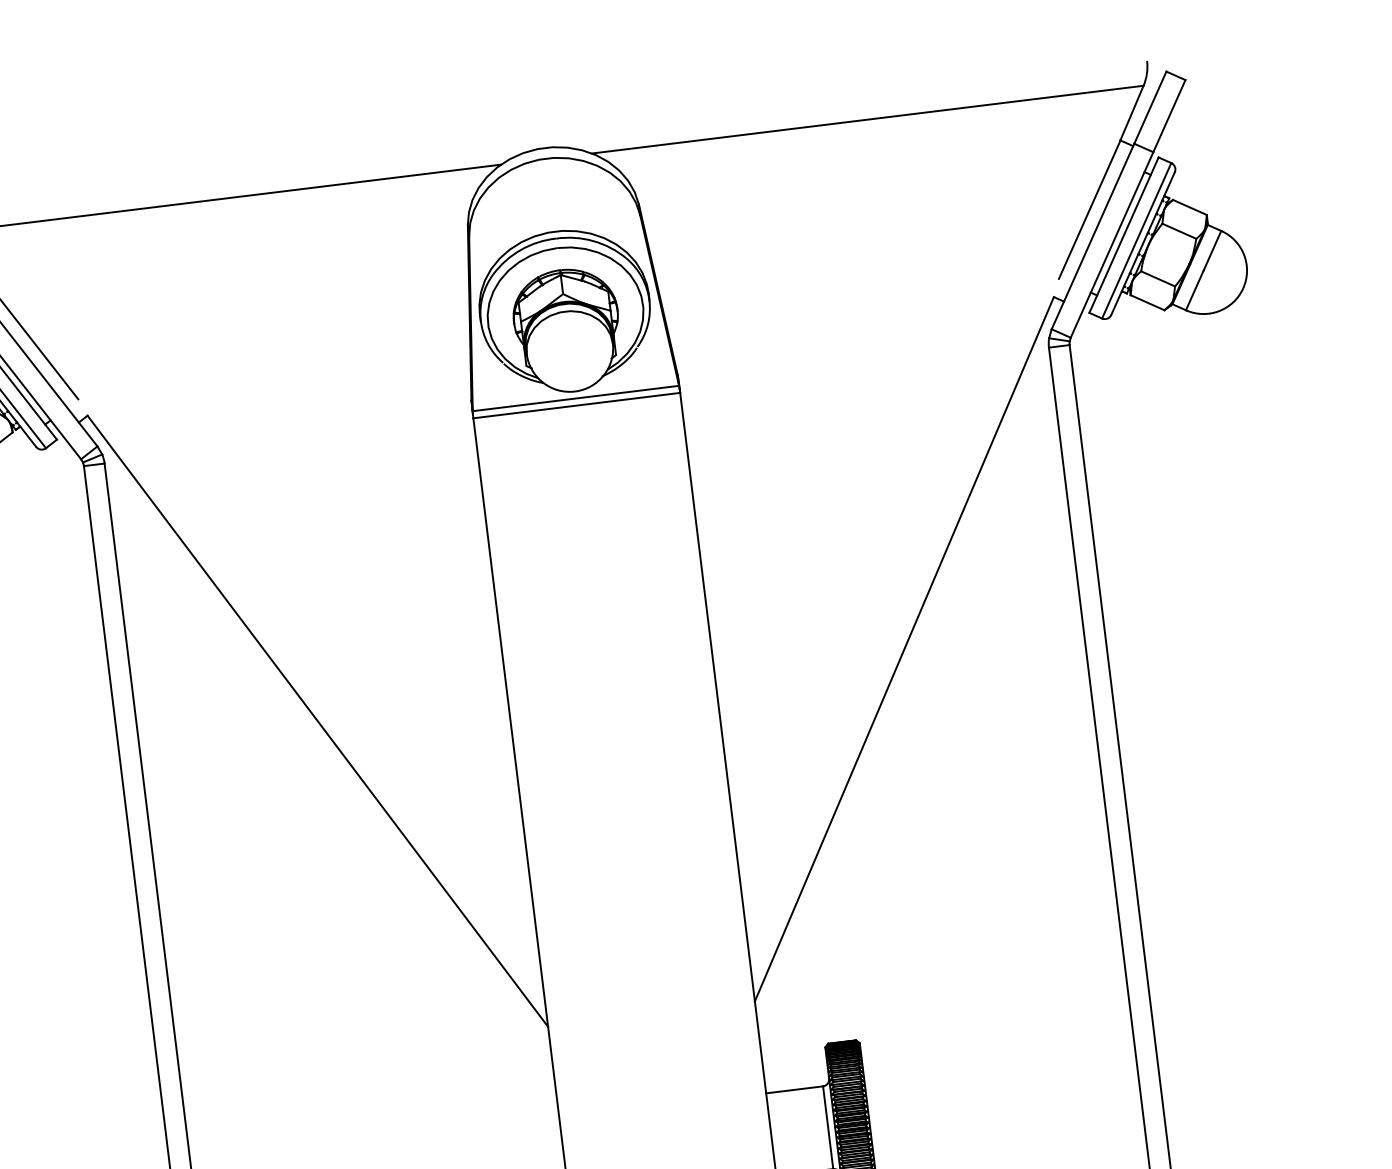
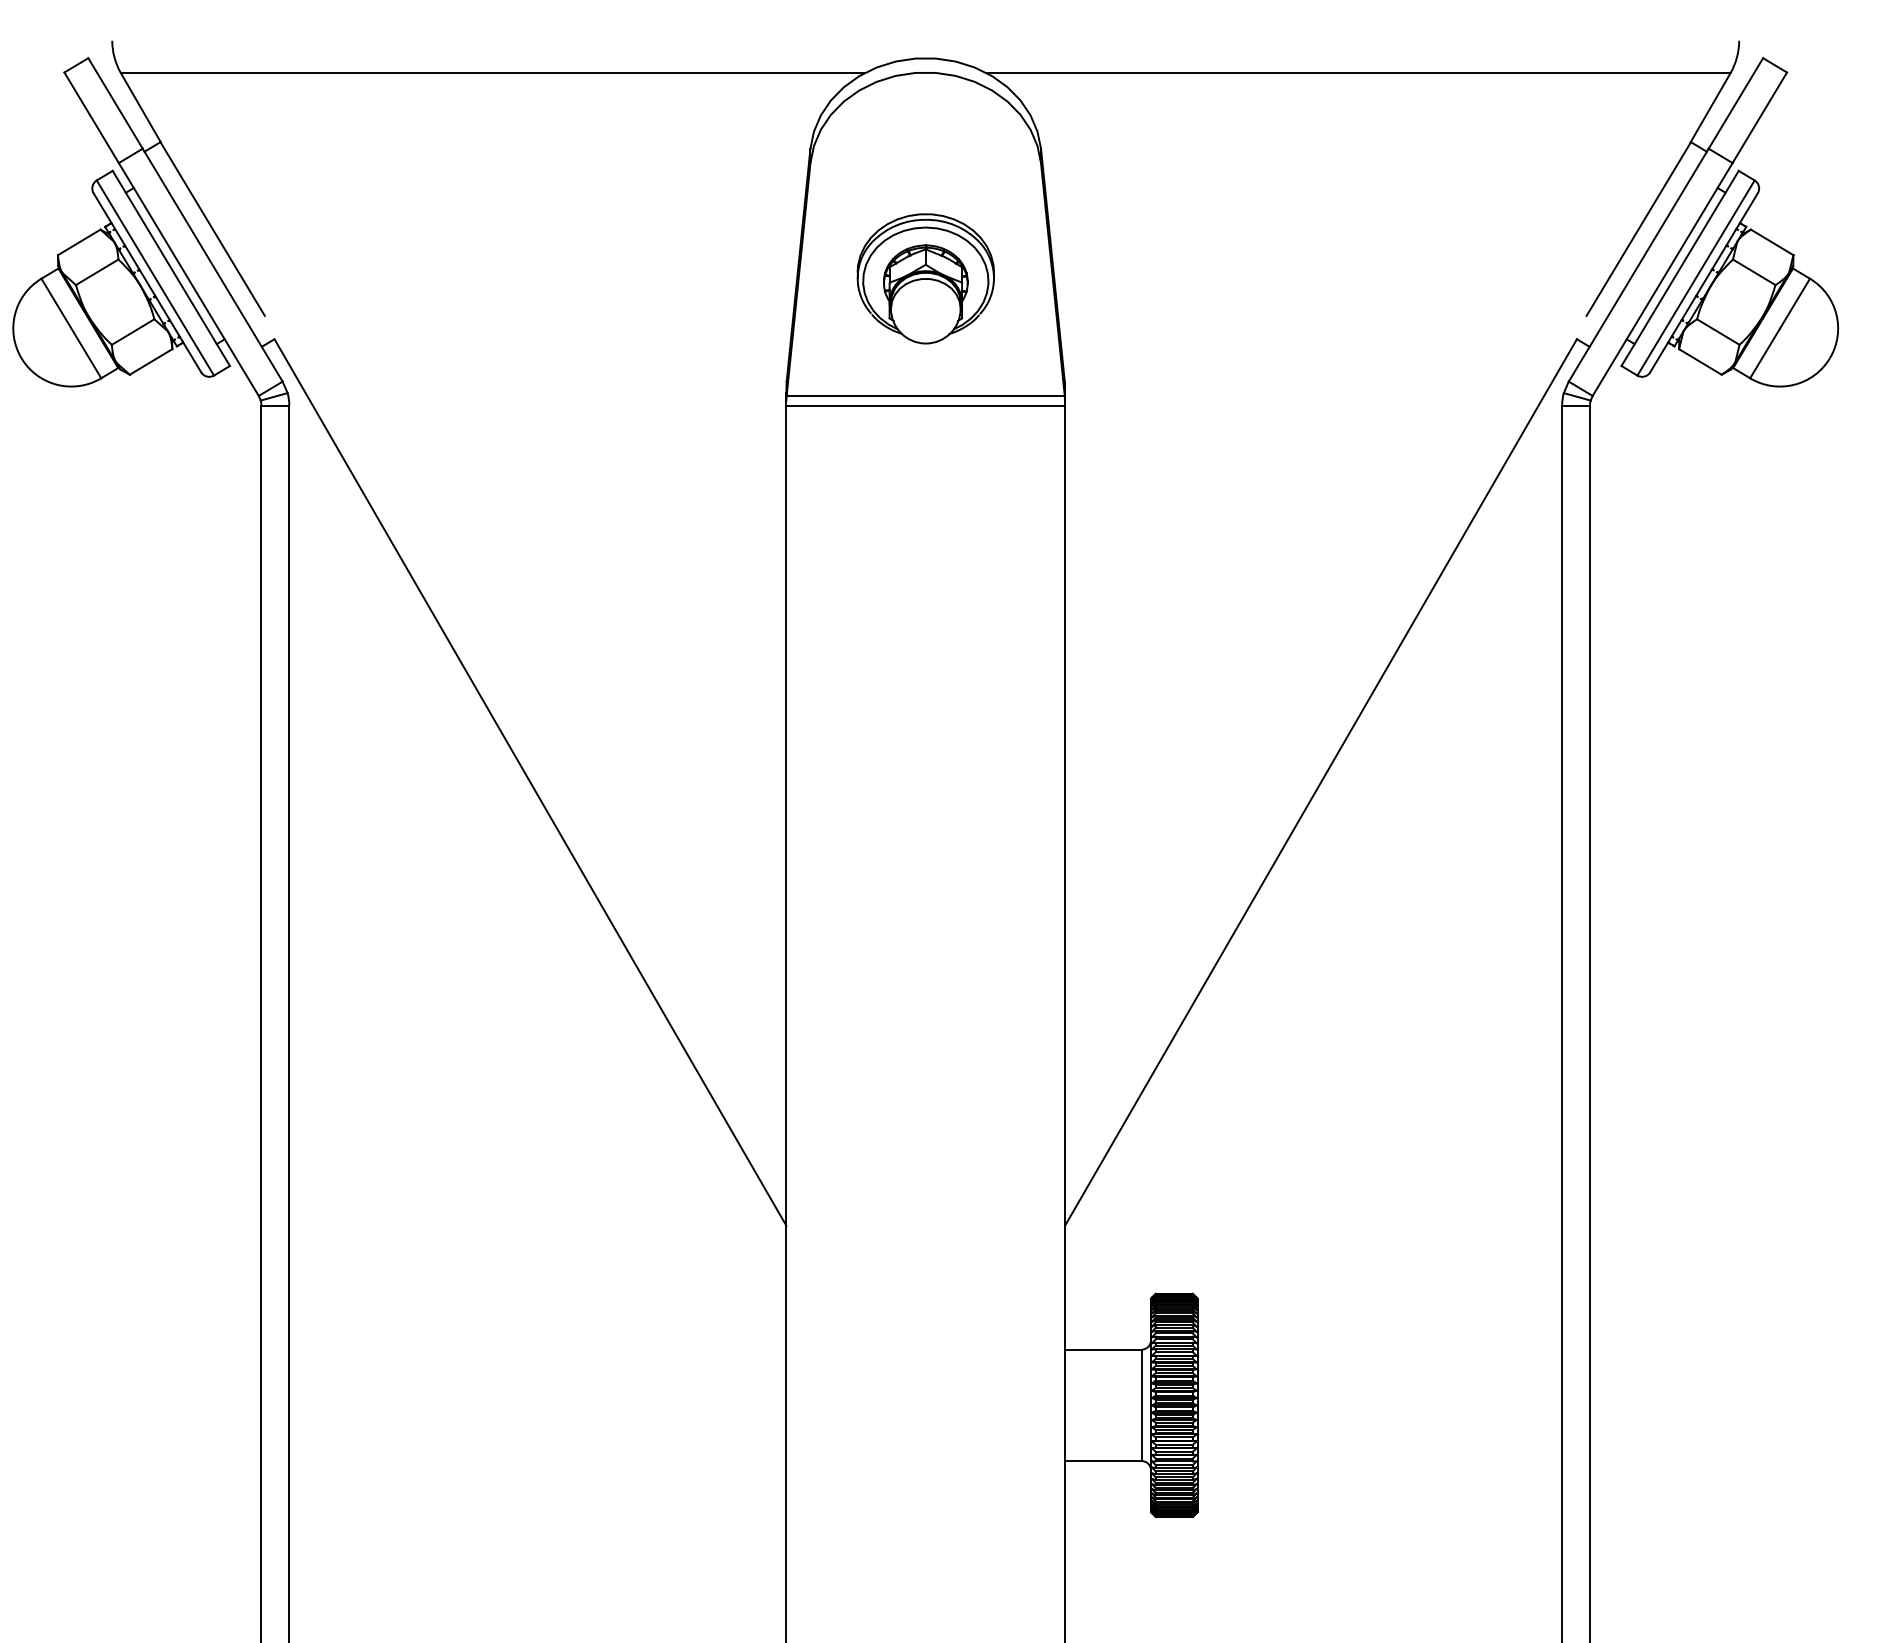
part: (565, 311) -> (925, 278), size x0.6

